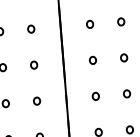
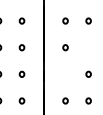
part: (123, 57) -> (88, 47), removed
part: (95, 95) -> (65, 73), removed

